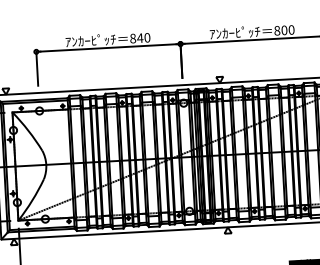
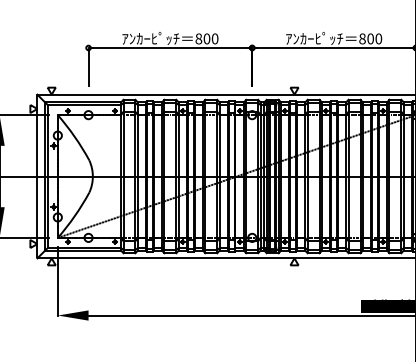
text: (139, 37) -> (206, 38), 840 -> 800

